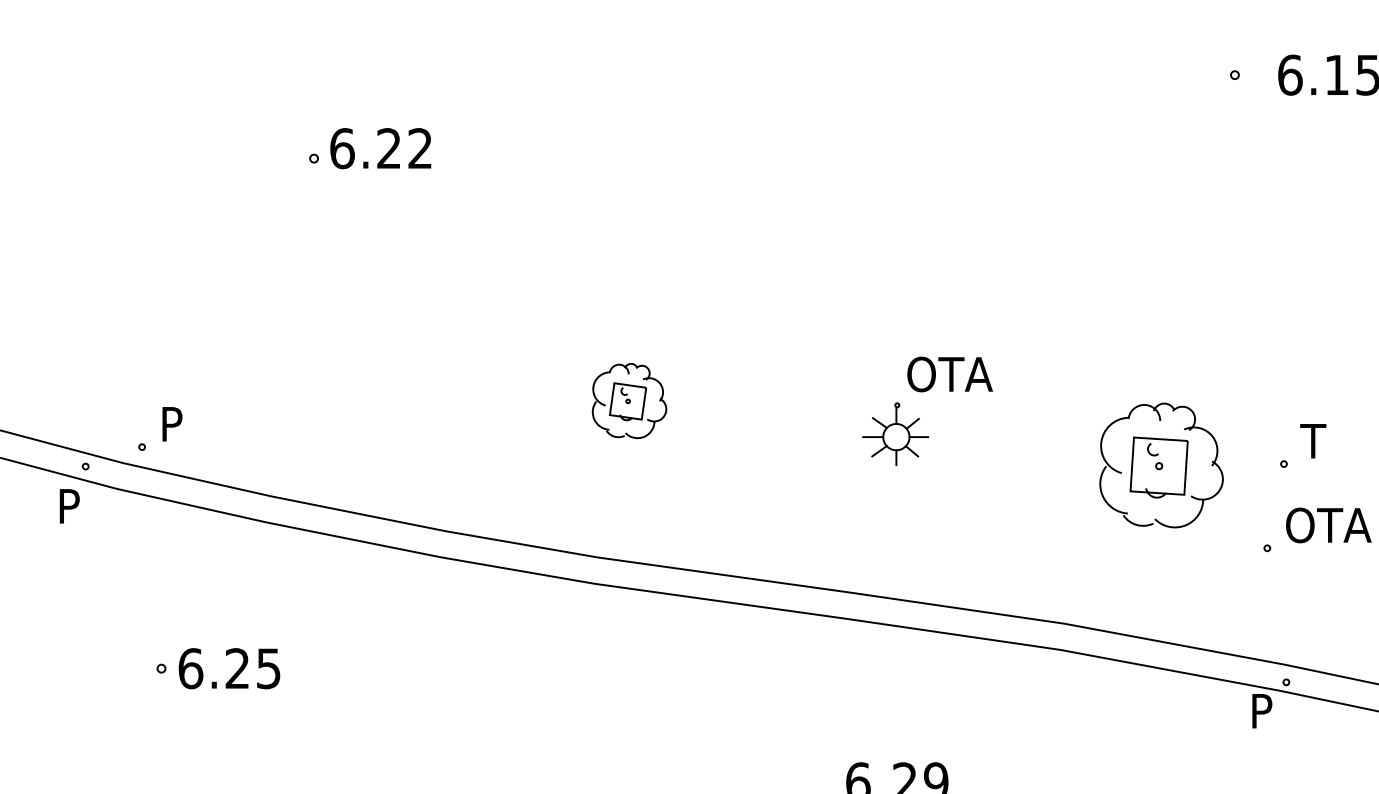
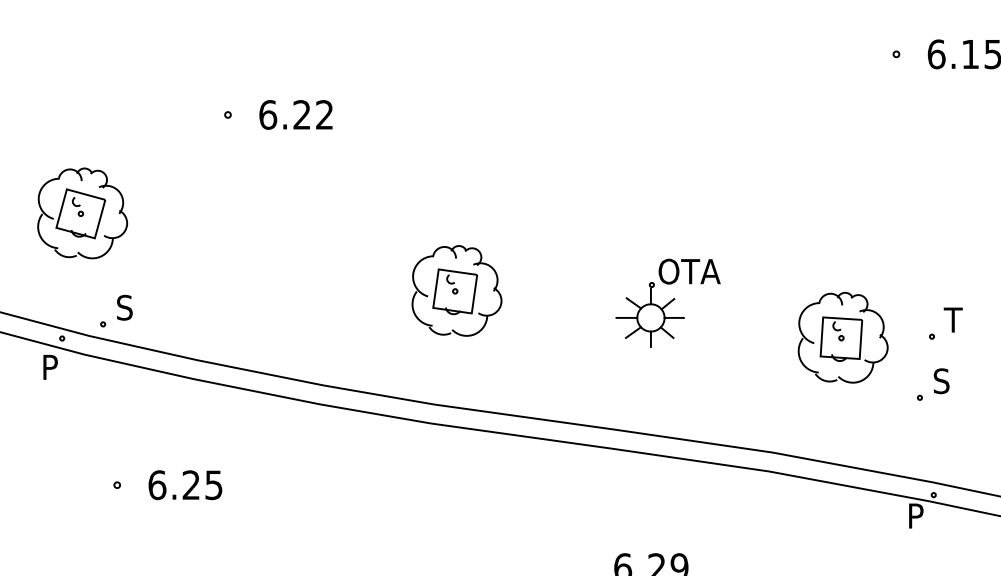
text: (380, 148) -> (295, 114), moved
part: (113, 294) -> (82, 213), added
part: (629, 400) -> (456, 290), size x1.67
text: (171, 424) -> (124, 307), P -> S
part: (895, 434) -> (650, 315), size x1.43
text: (1328, 525) -> (964, 381), OTA -> S
text: (229, 668) -> (185, 485), moved

